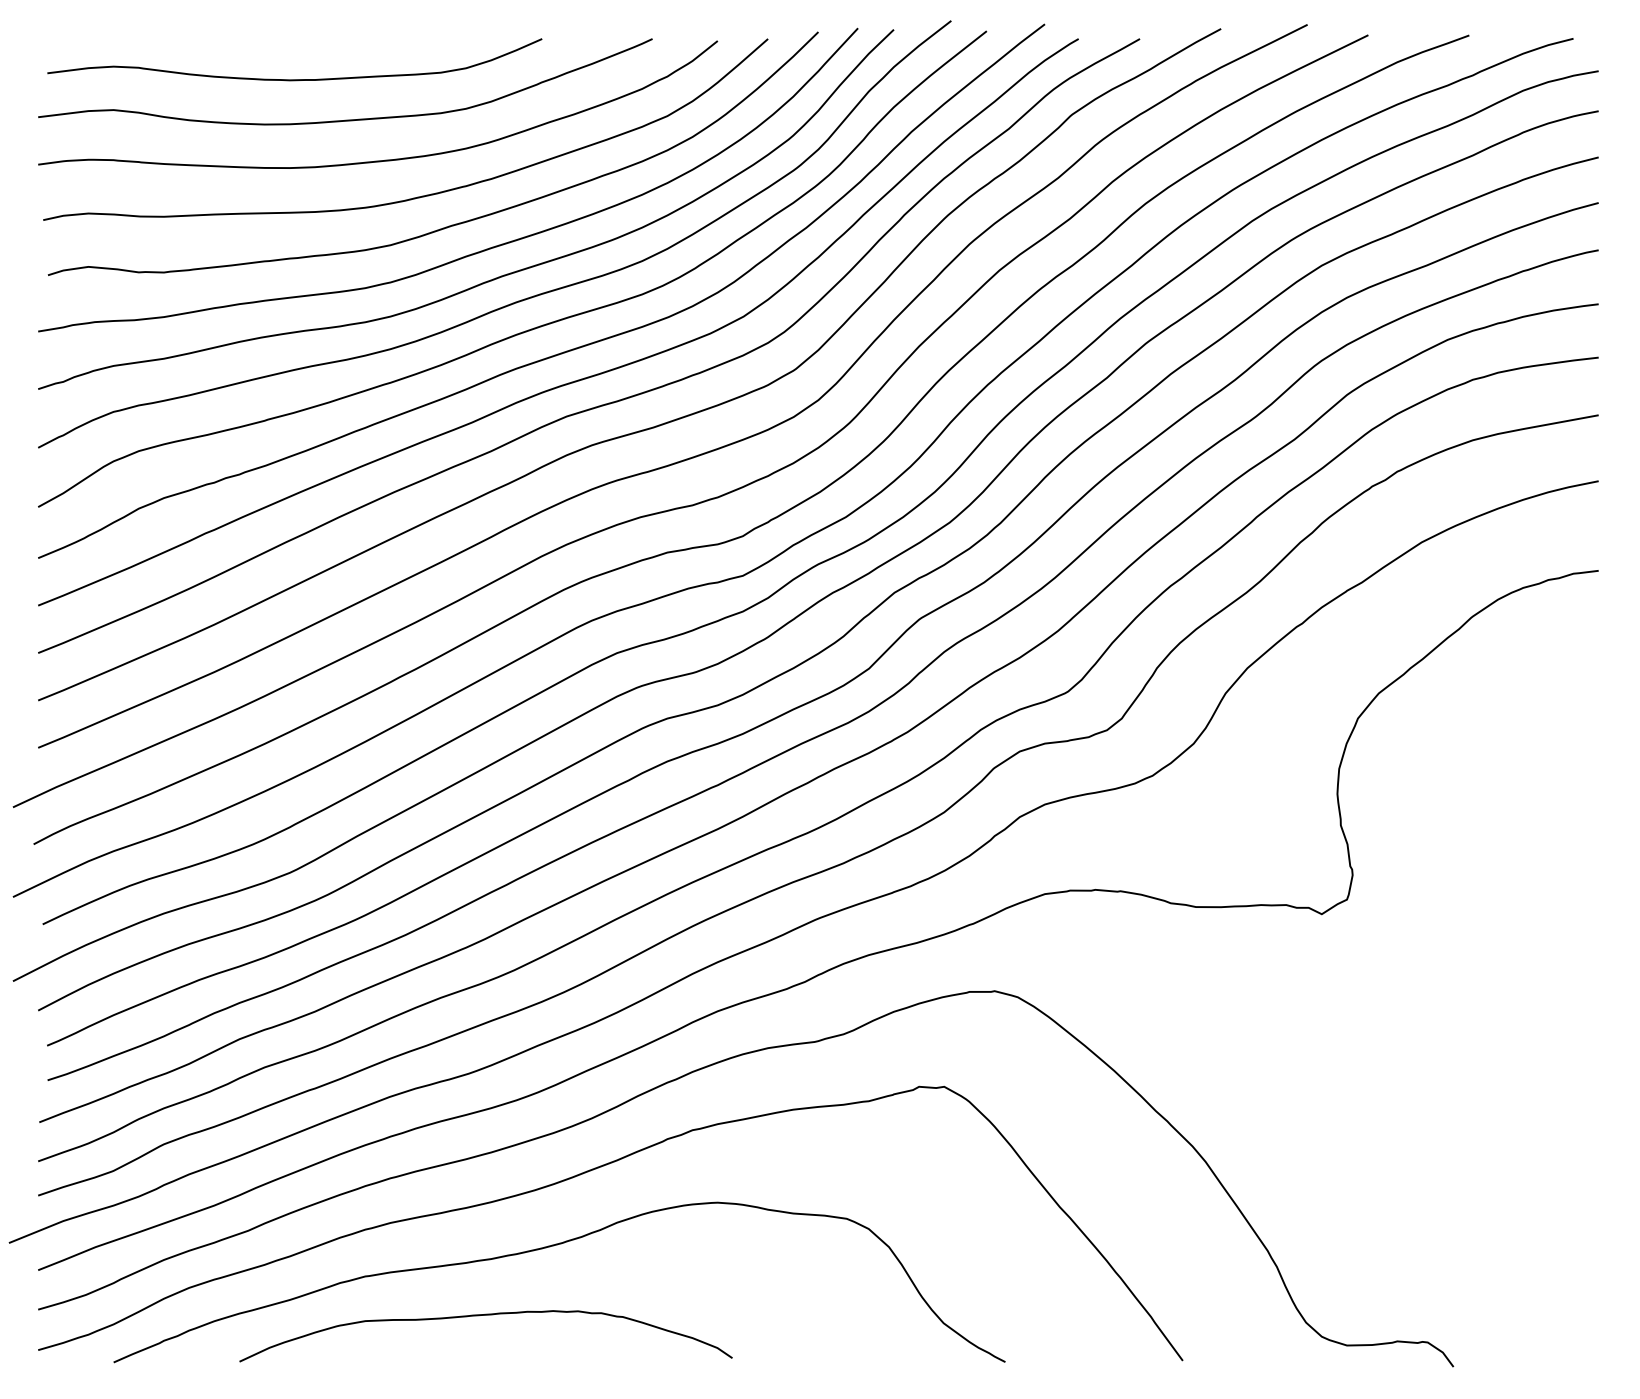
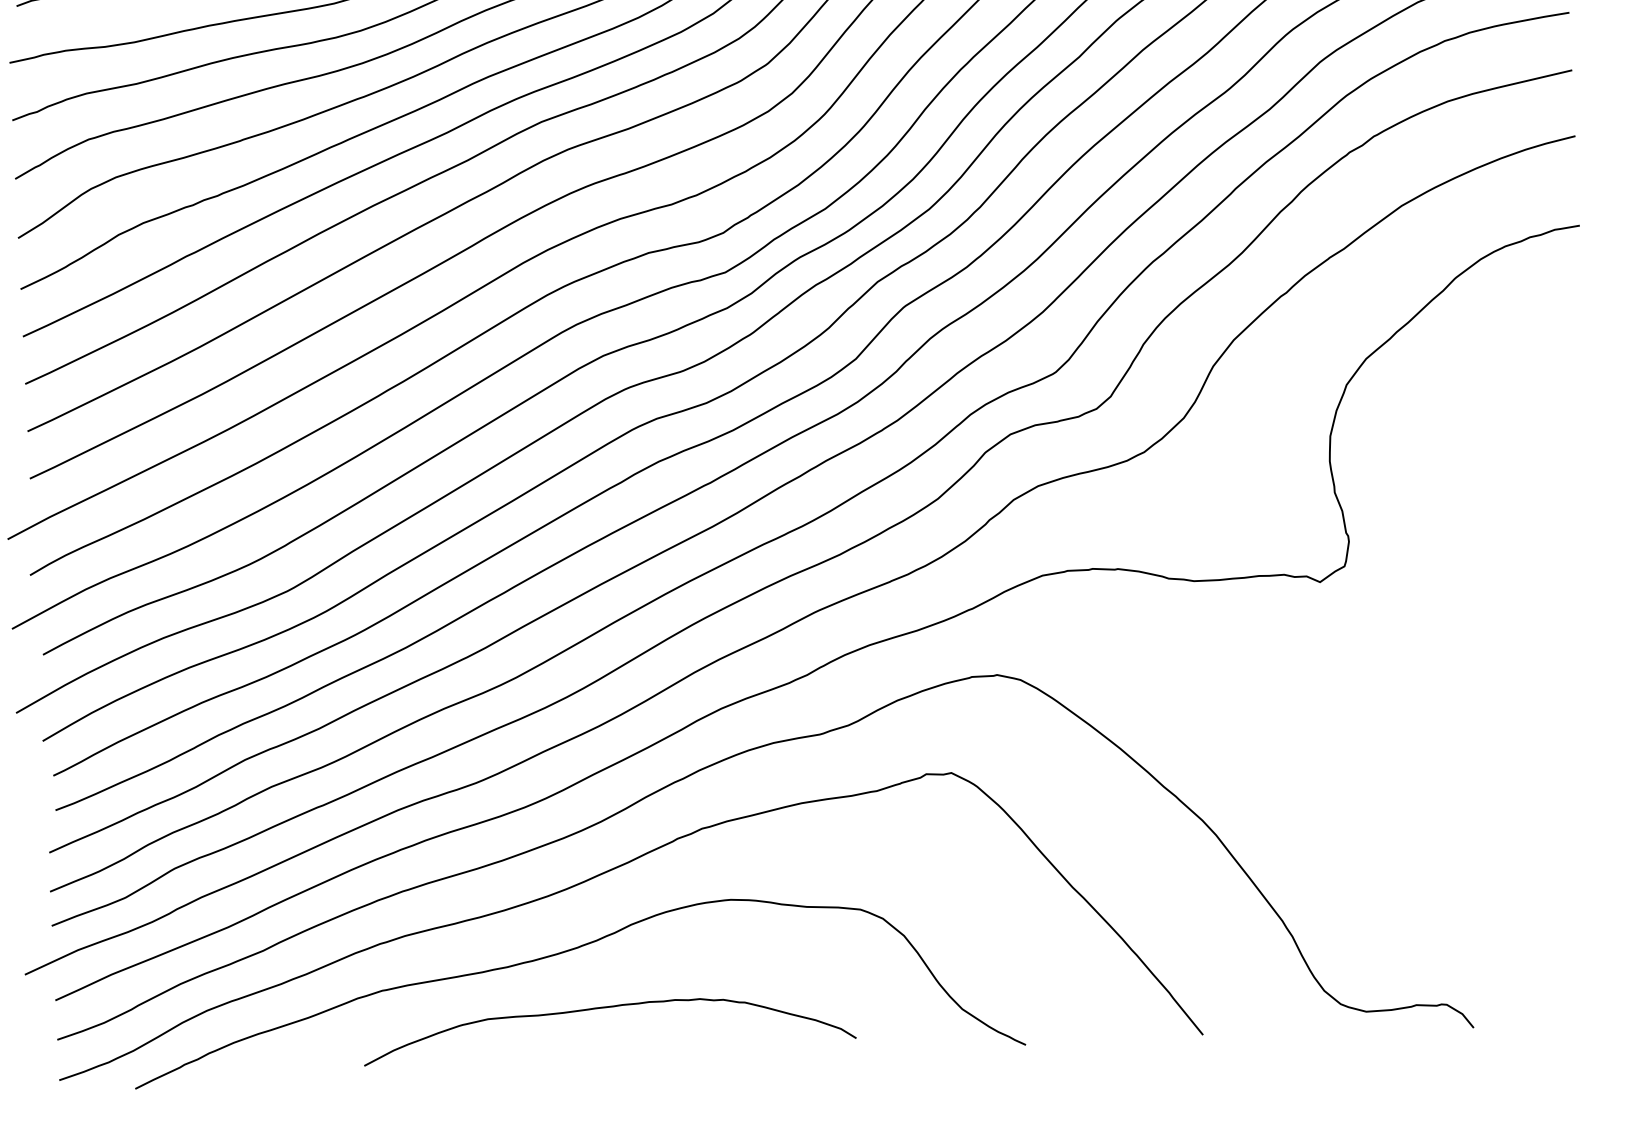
curve: (479, 1316) -> (601, 1009), moved

